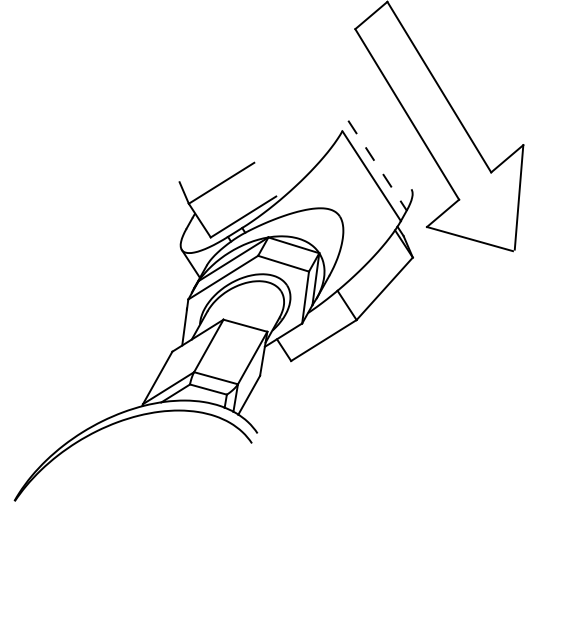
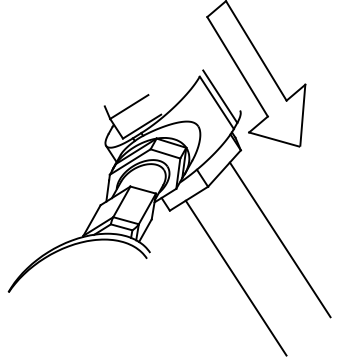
line: (377, 167) -> (220, 97), dashed -> solid
line: (479, 410) -> (279, 239), added
line: (403, 475) -> (235, 277), added

